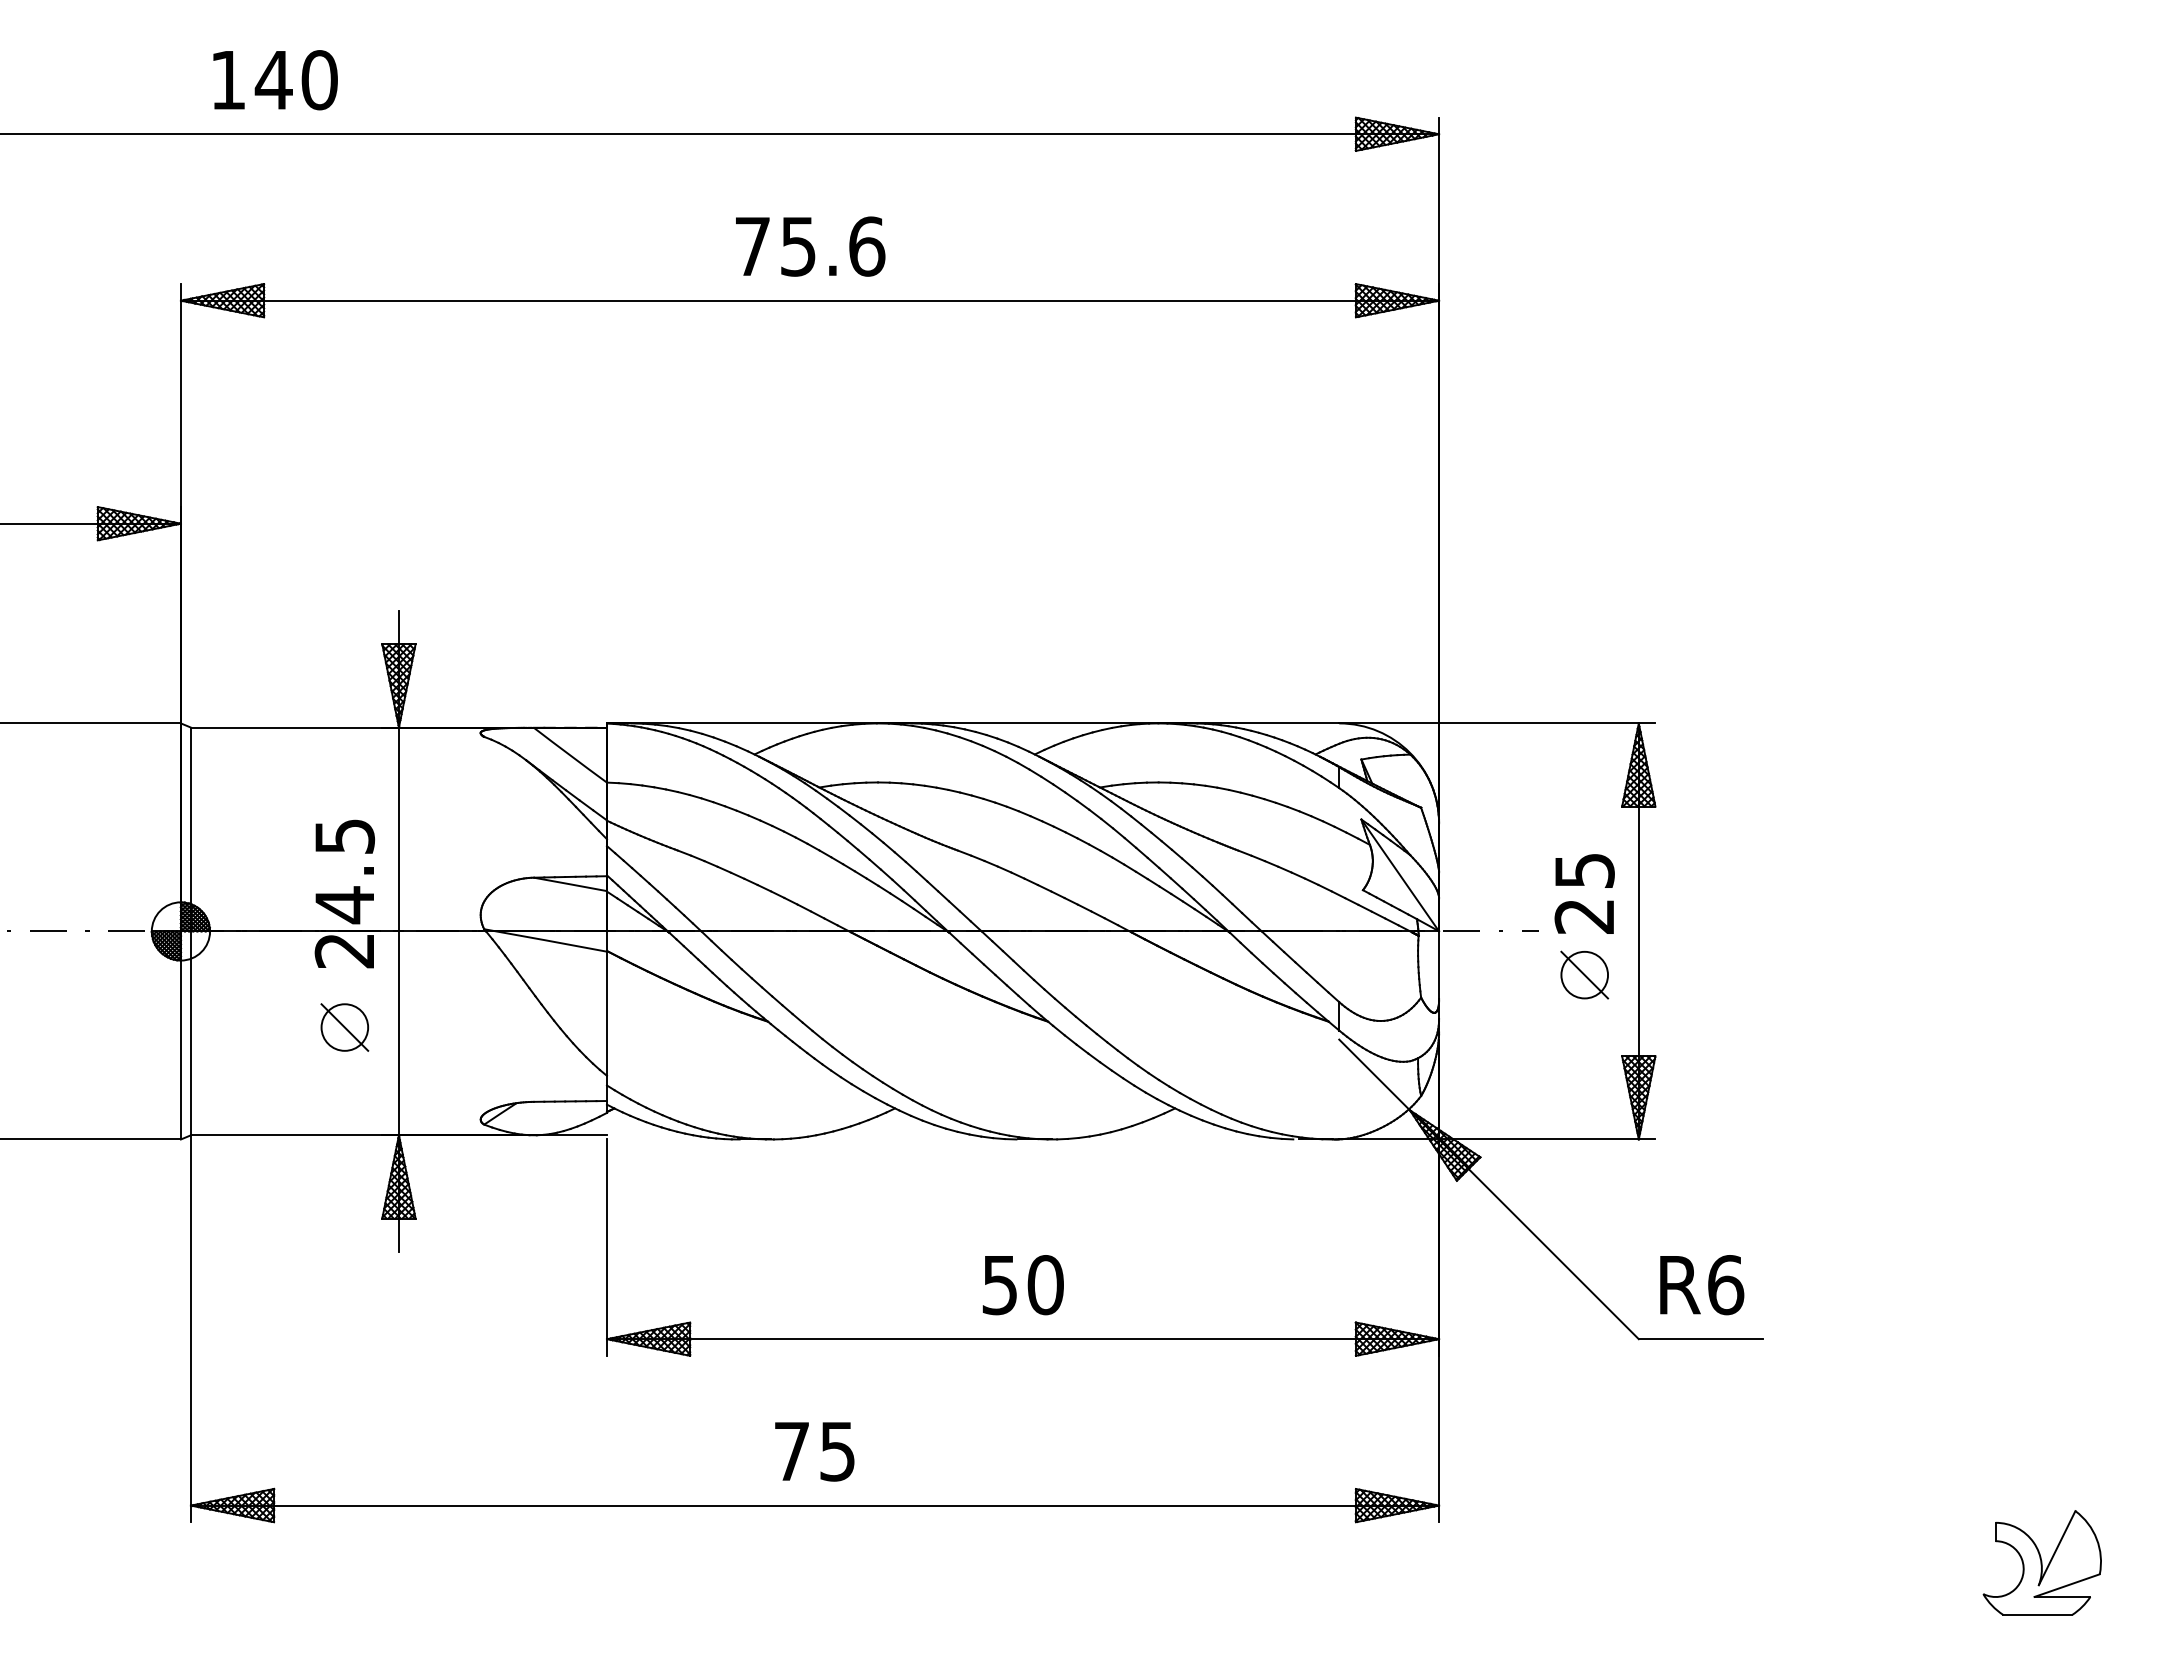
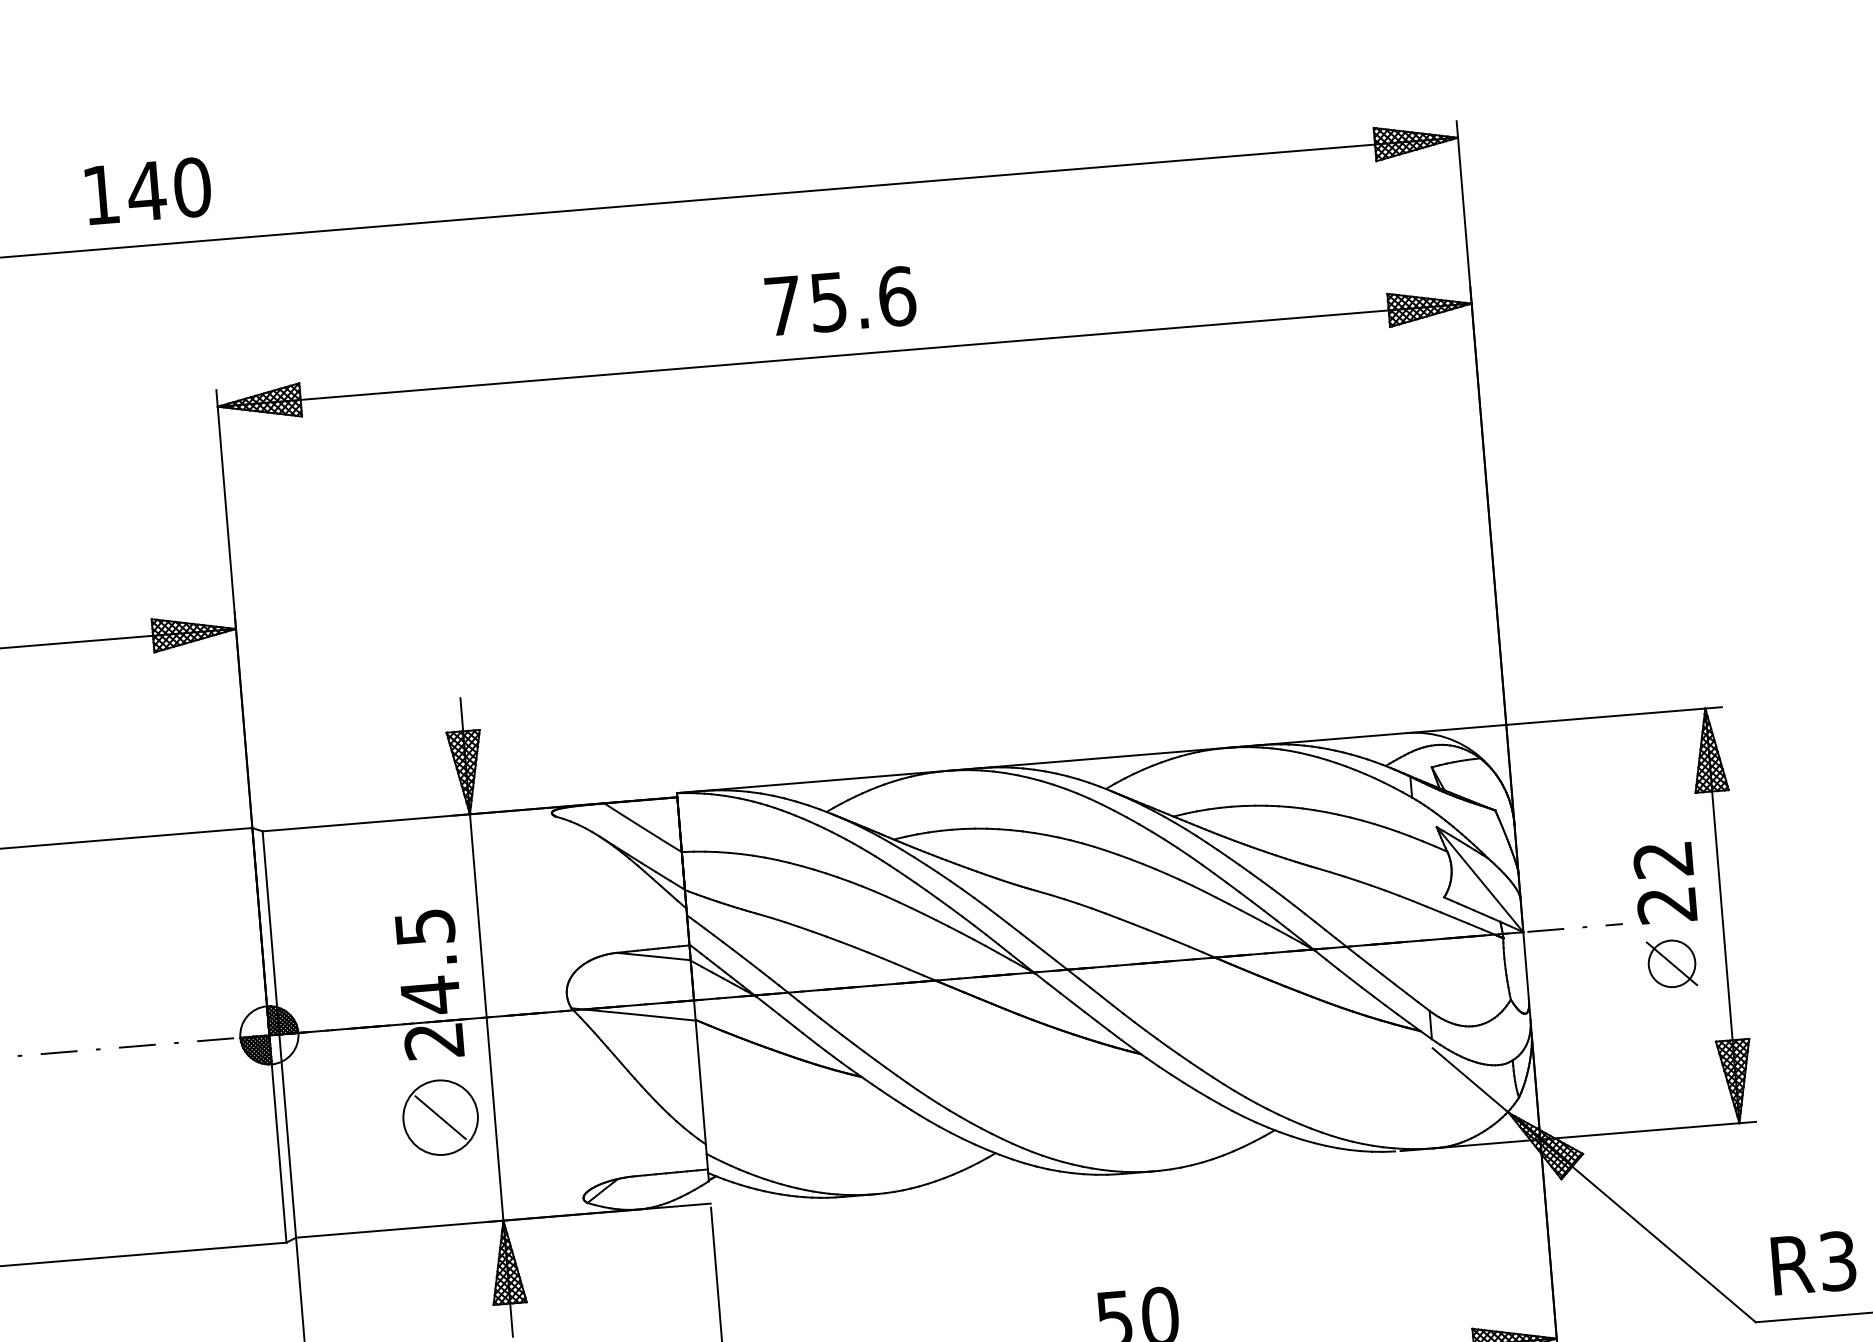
text: (275, 80) -> (148, 191), moved
text: (1584, 871) -> (1663, 860), 25 -> 22
circle: (344, 1027) -> (440, 1117), size x1.6
text: (1726, 1285) -> (1838, 1261), R6 -> R3

